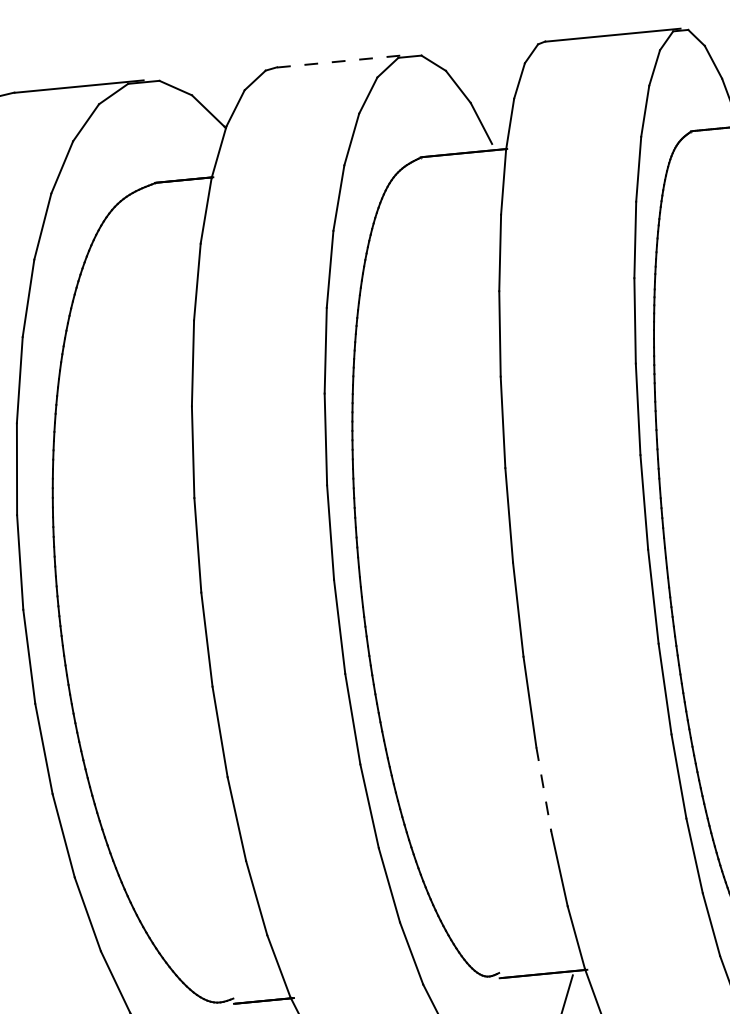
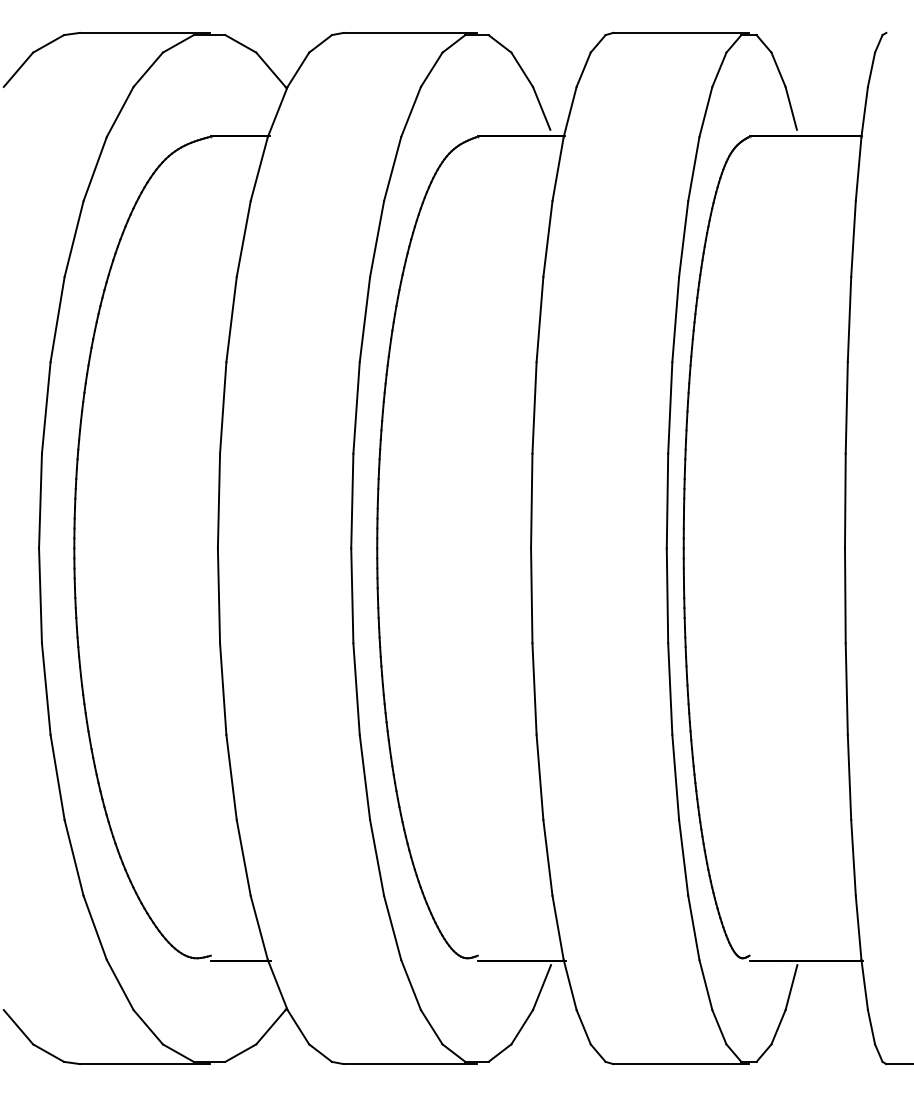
line: (343, 61) -> (410, 33), dashed -> solid
line: (543, 789) -> (539, 777), dashed -> solid

